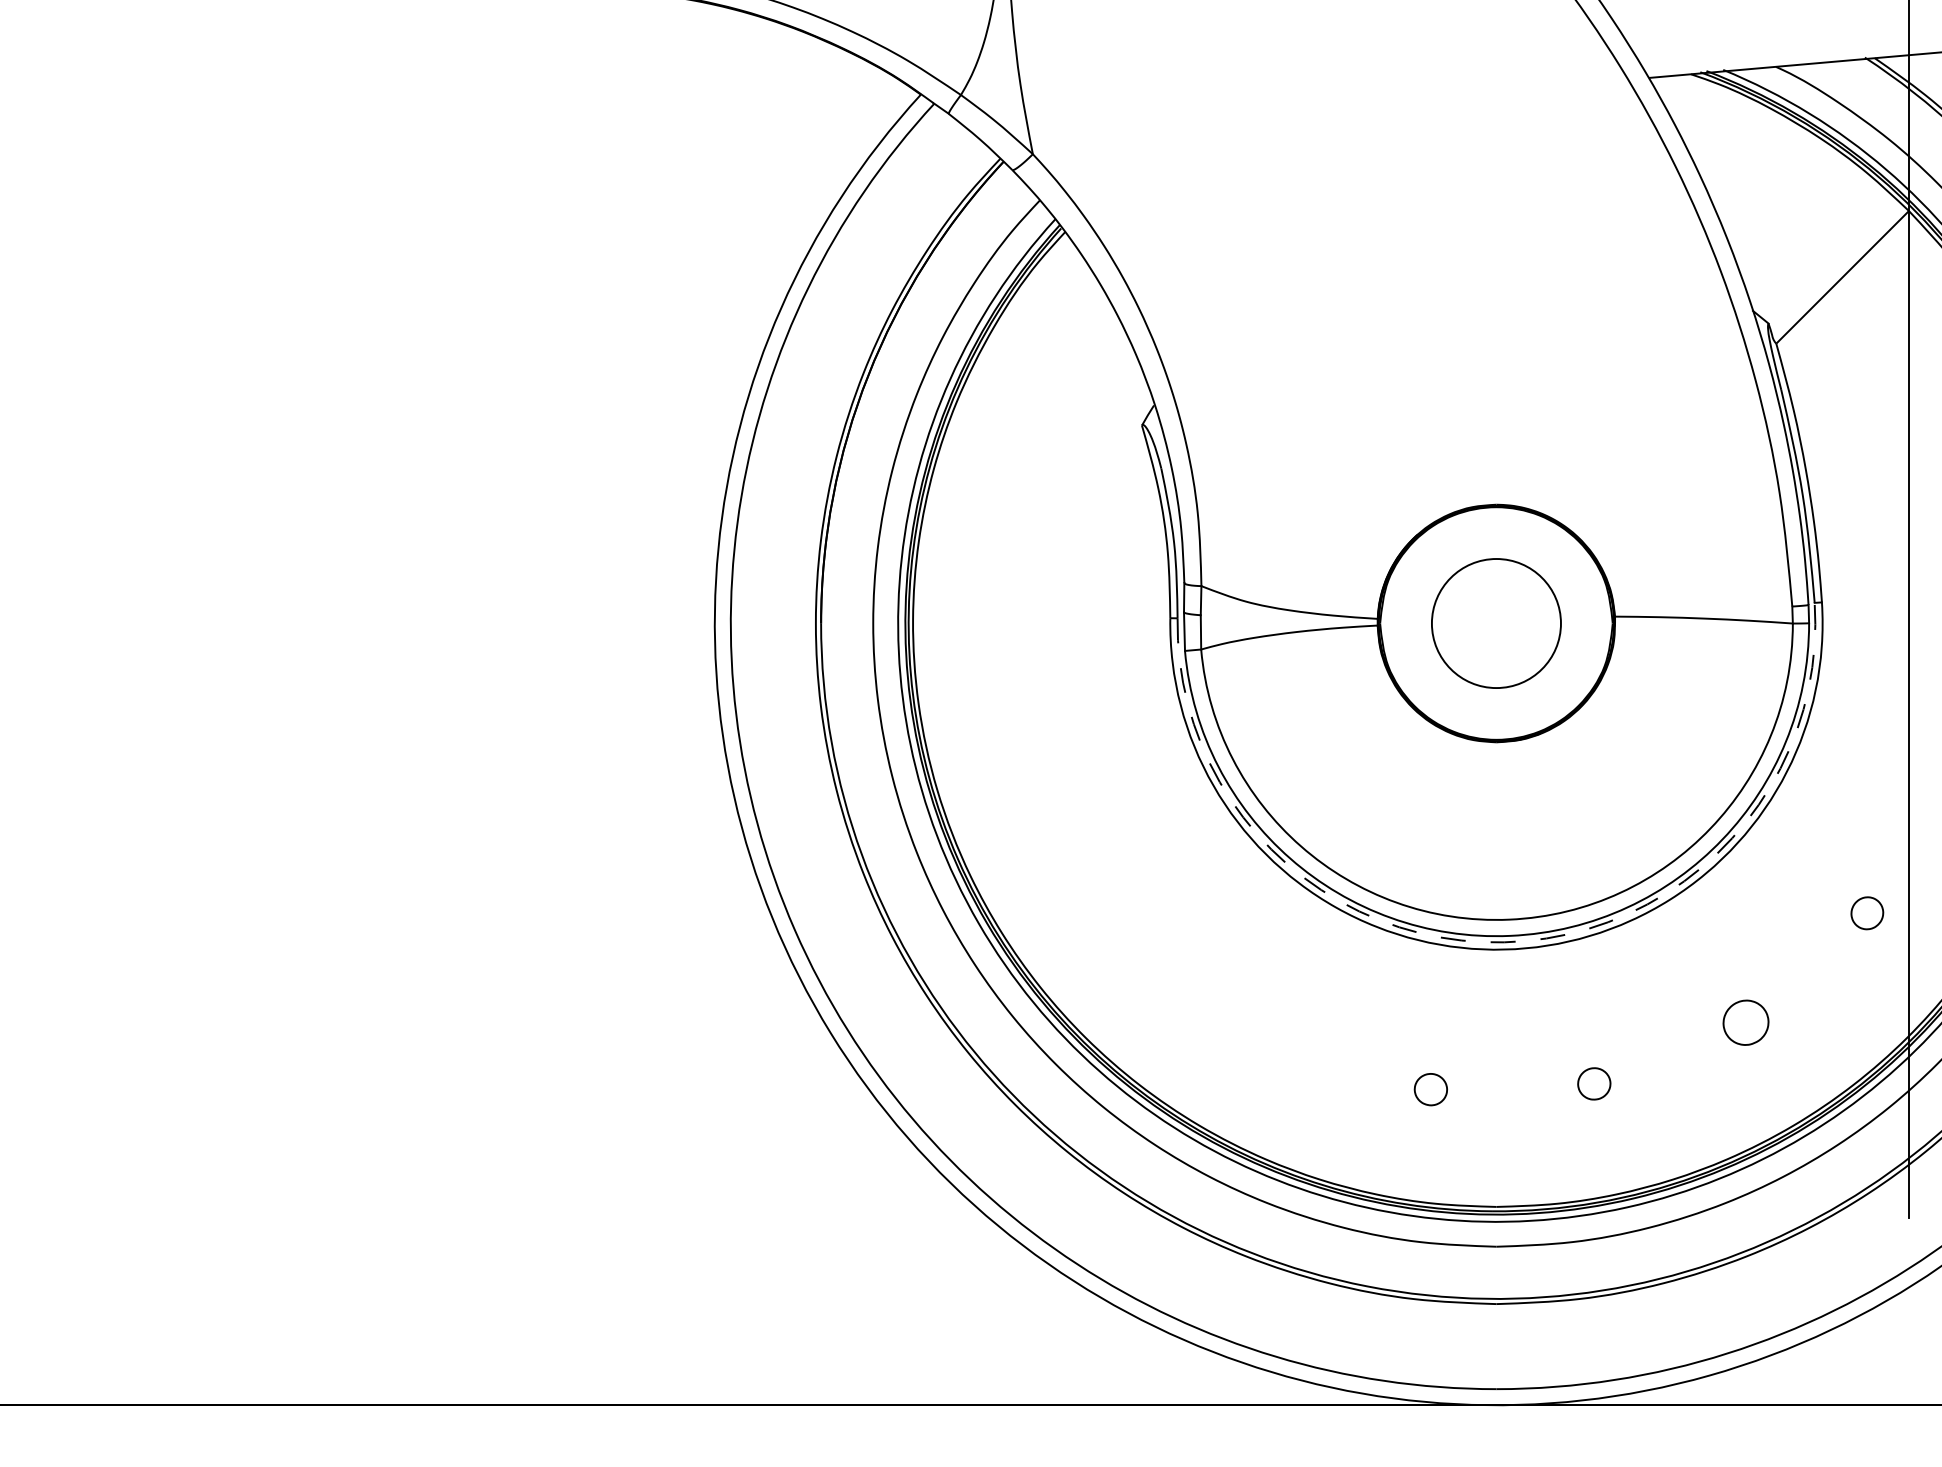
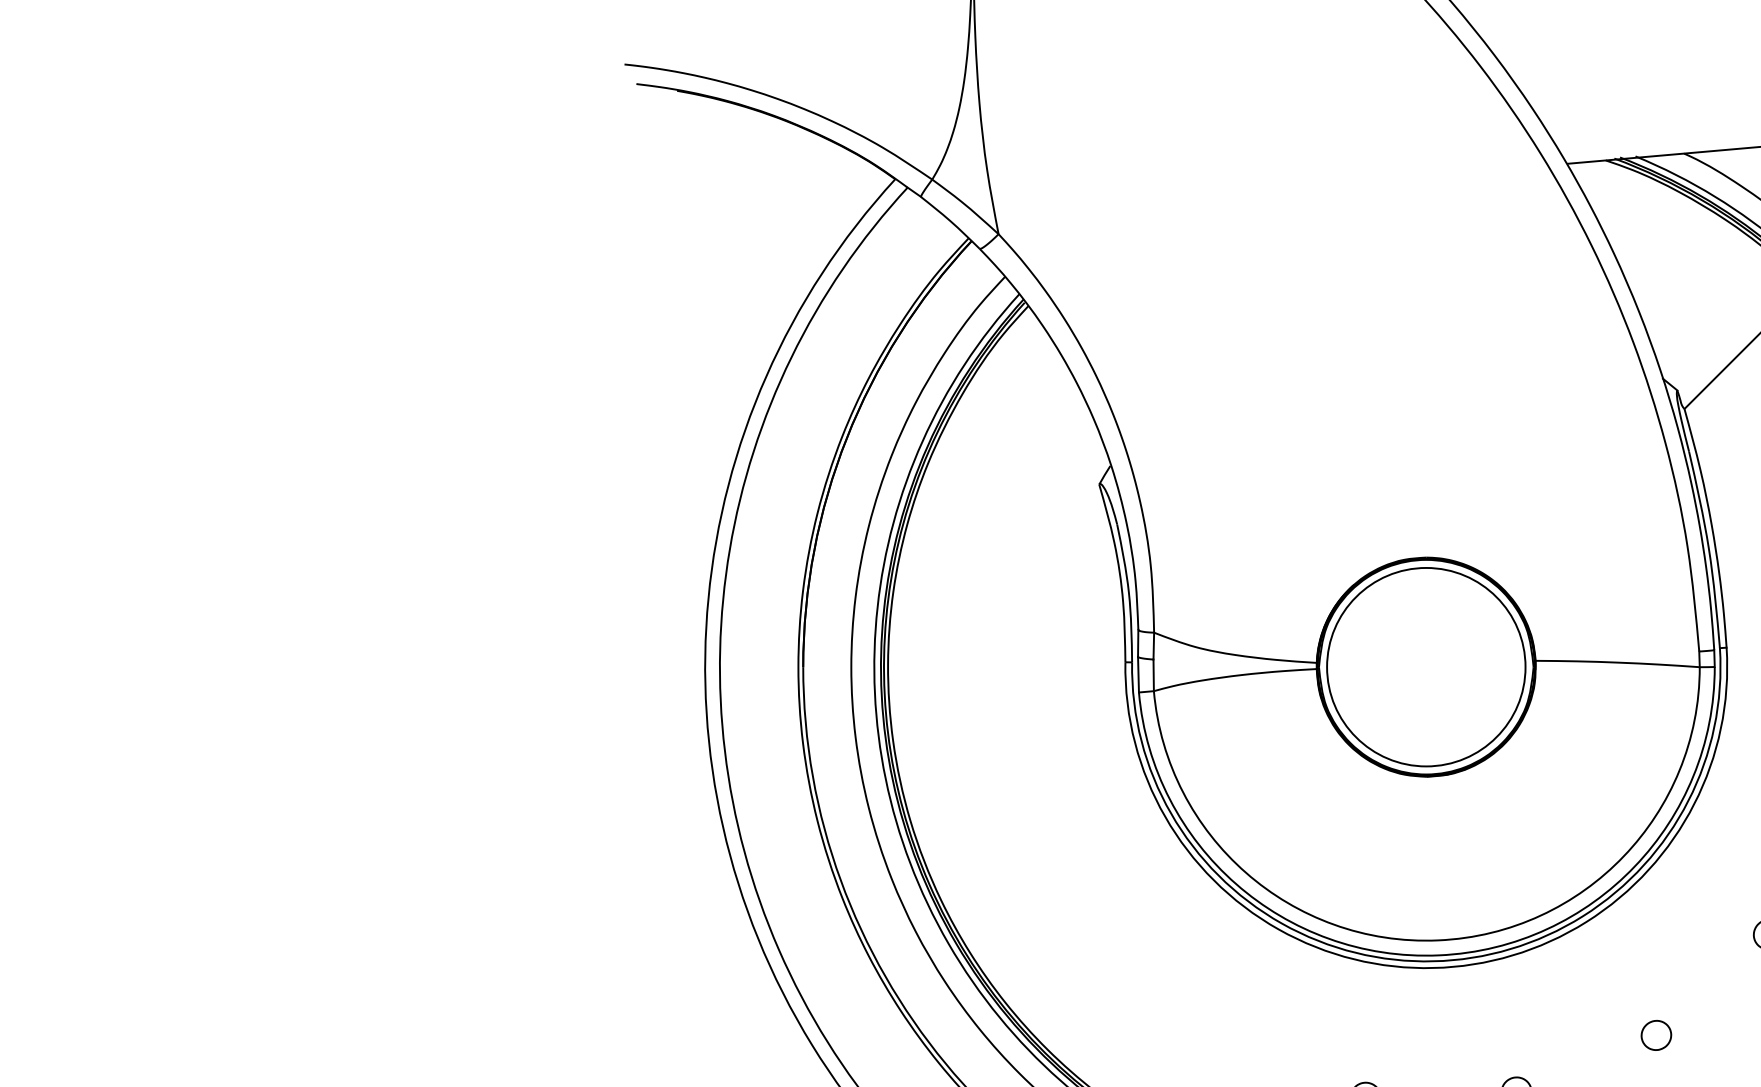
circle: (1496, 623) -> (1426, 667), size x1.67
arc: (1504, 942) -> (1433, 961), dashed -> solid
part: (1745, 1022) -> (1656, 1035), size x0.71

